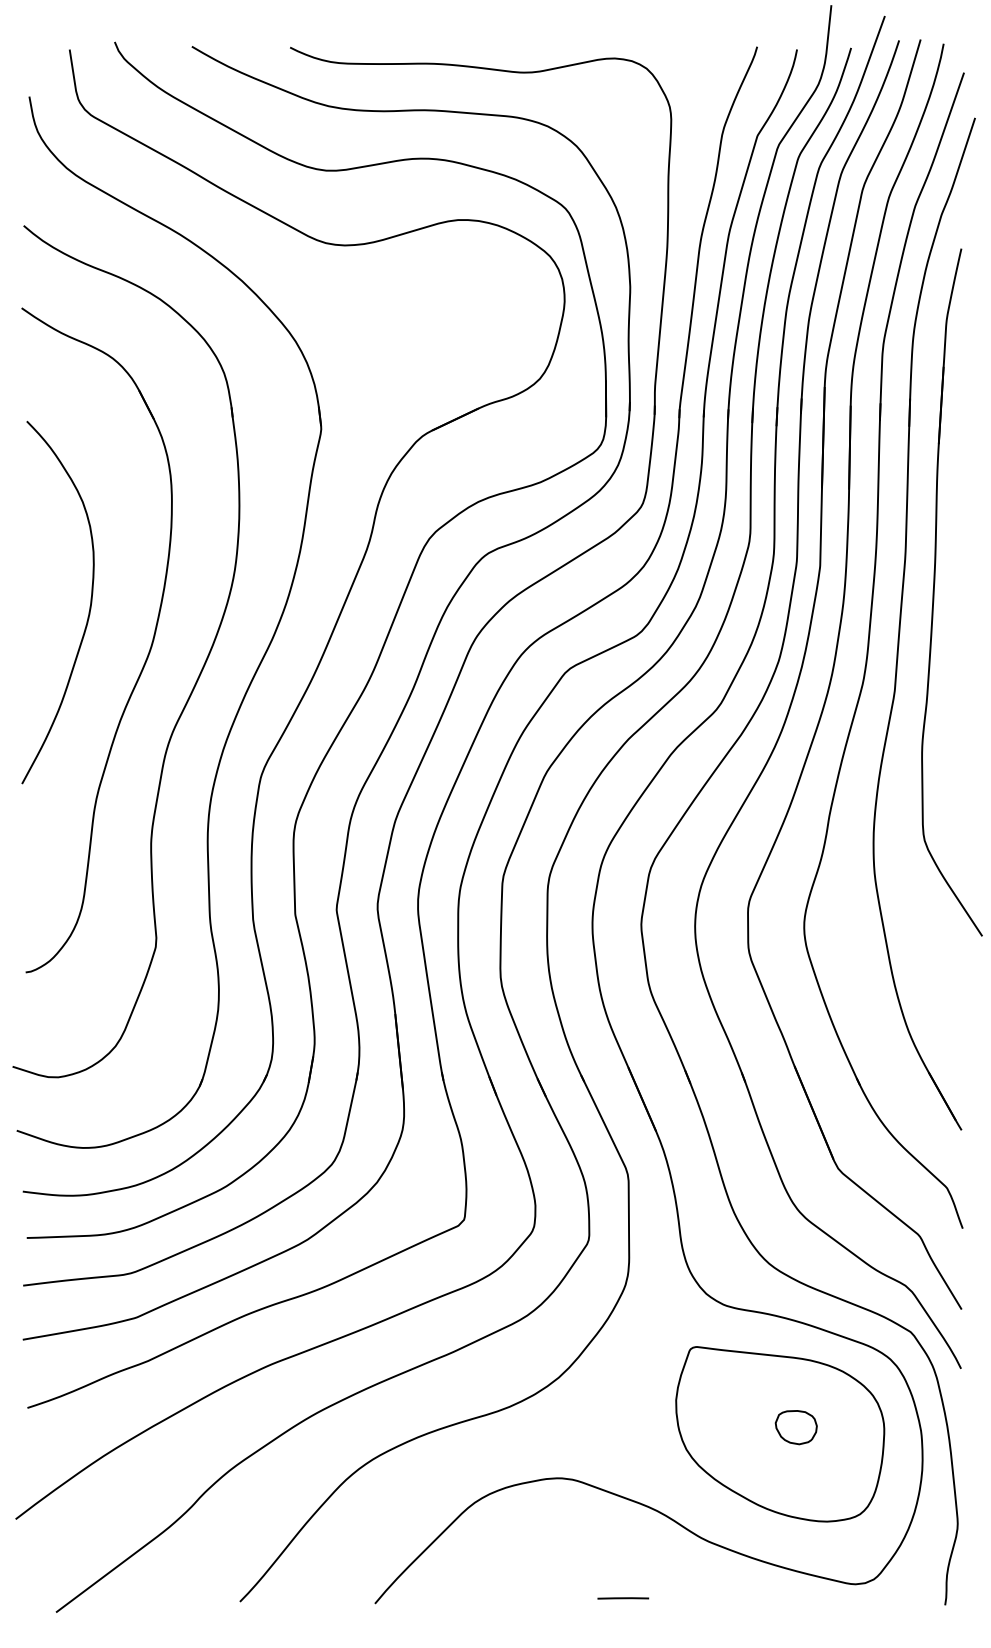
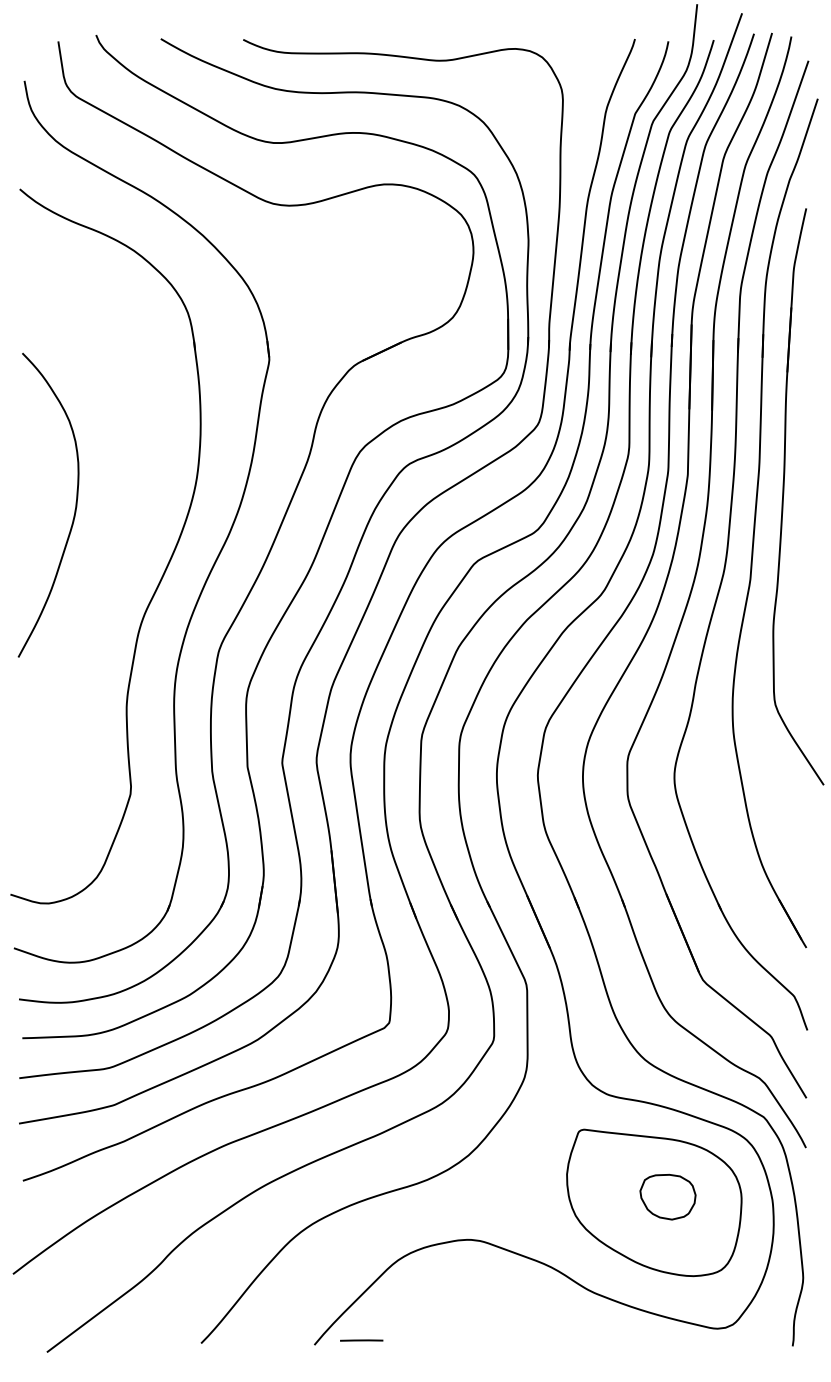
part: (144, 660) -> (121, 553), removed
part: (795, 1427) -> (667, 1197), size x1.6
line: (623, 1598) -> (361, 1340), moved

